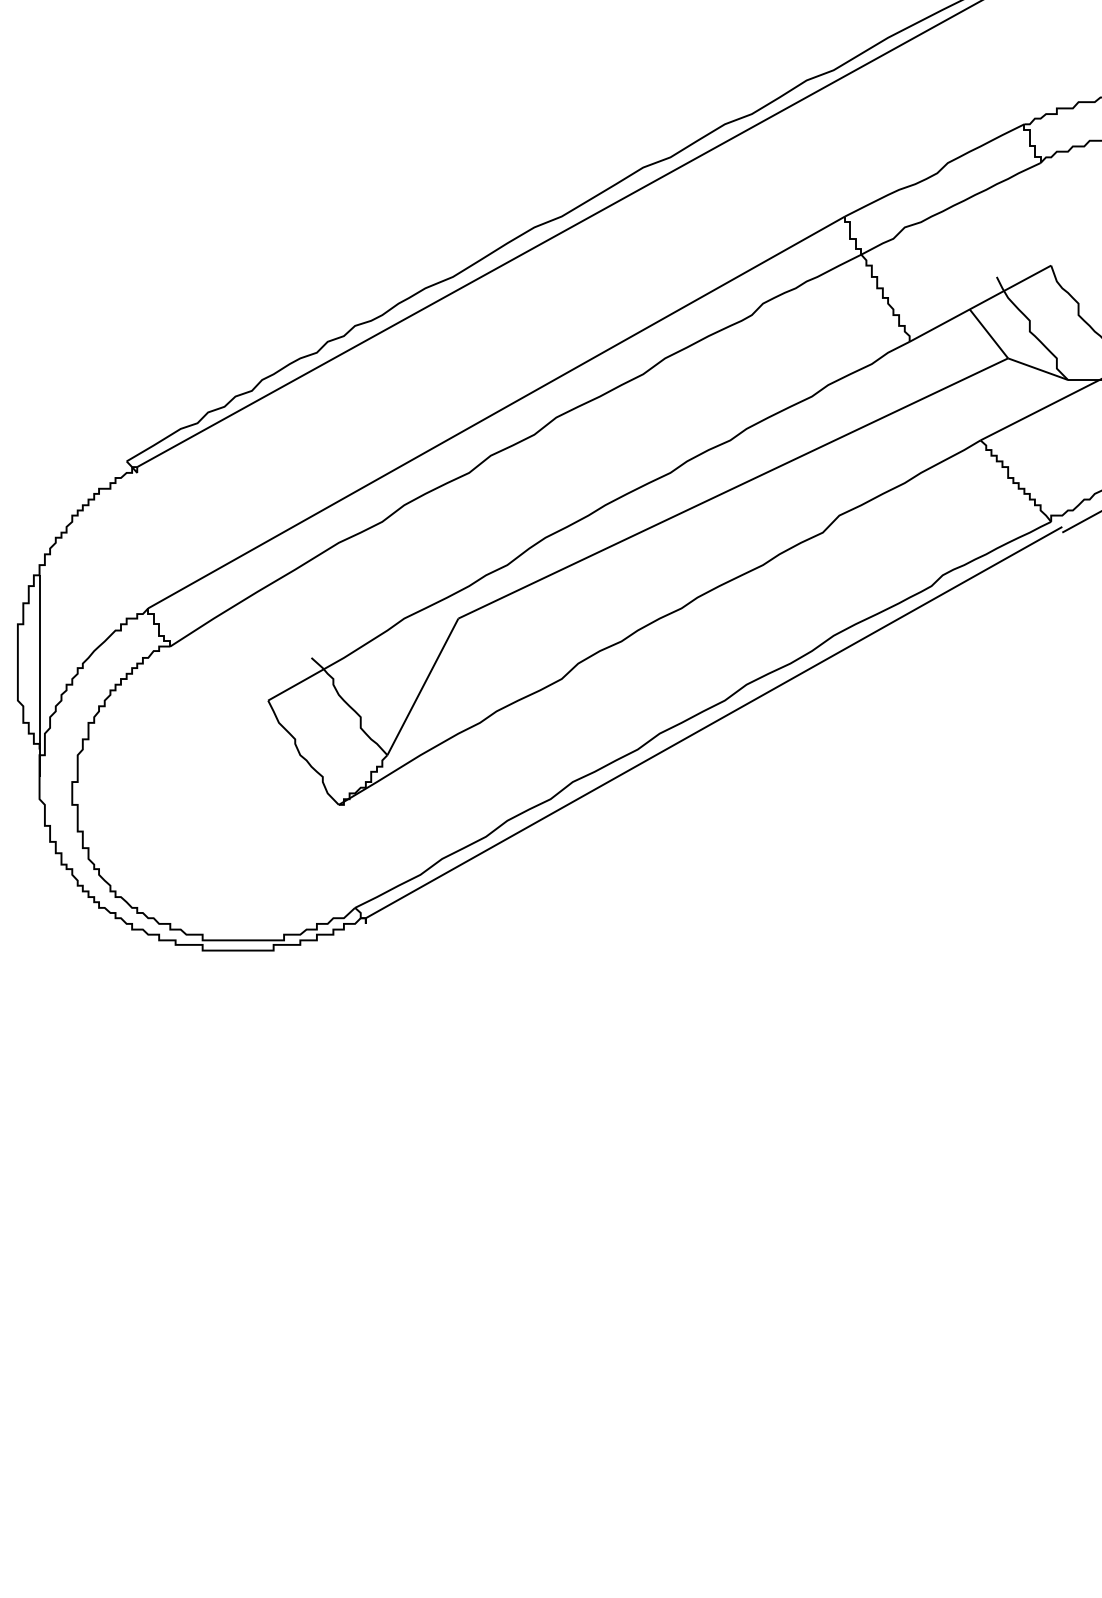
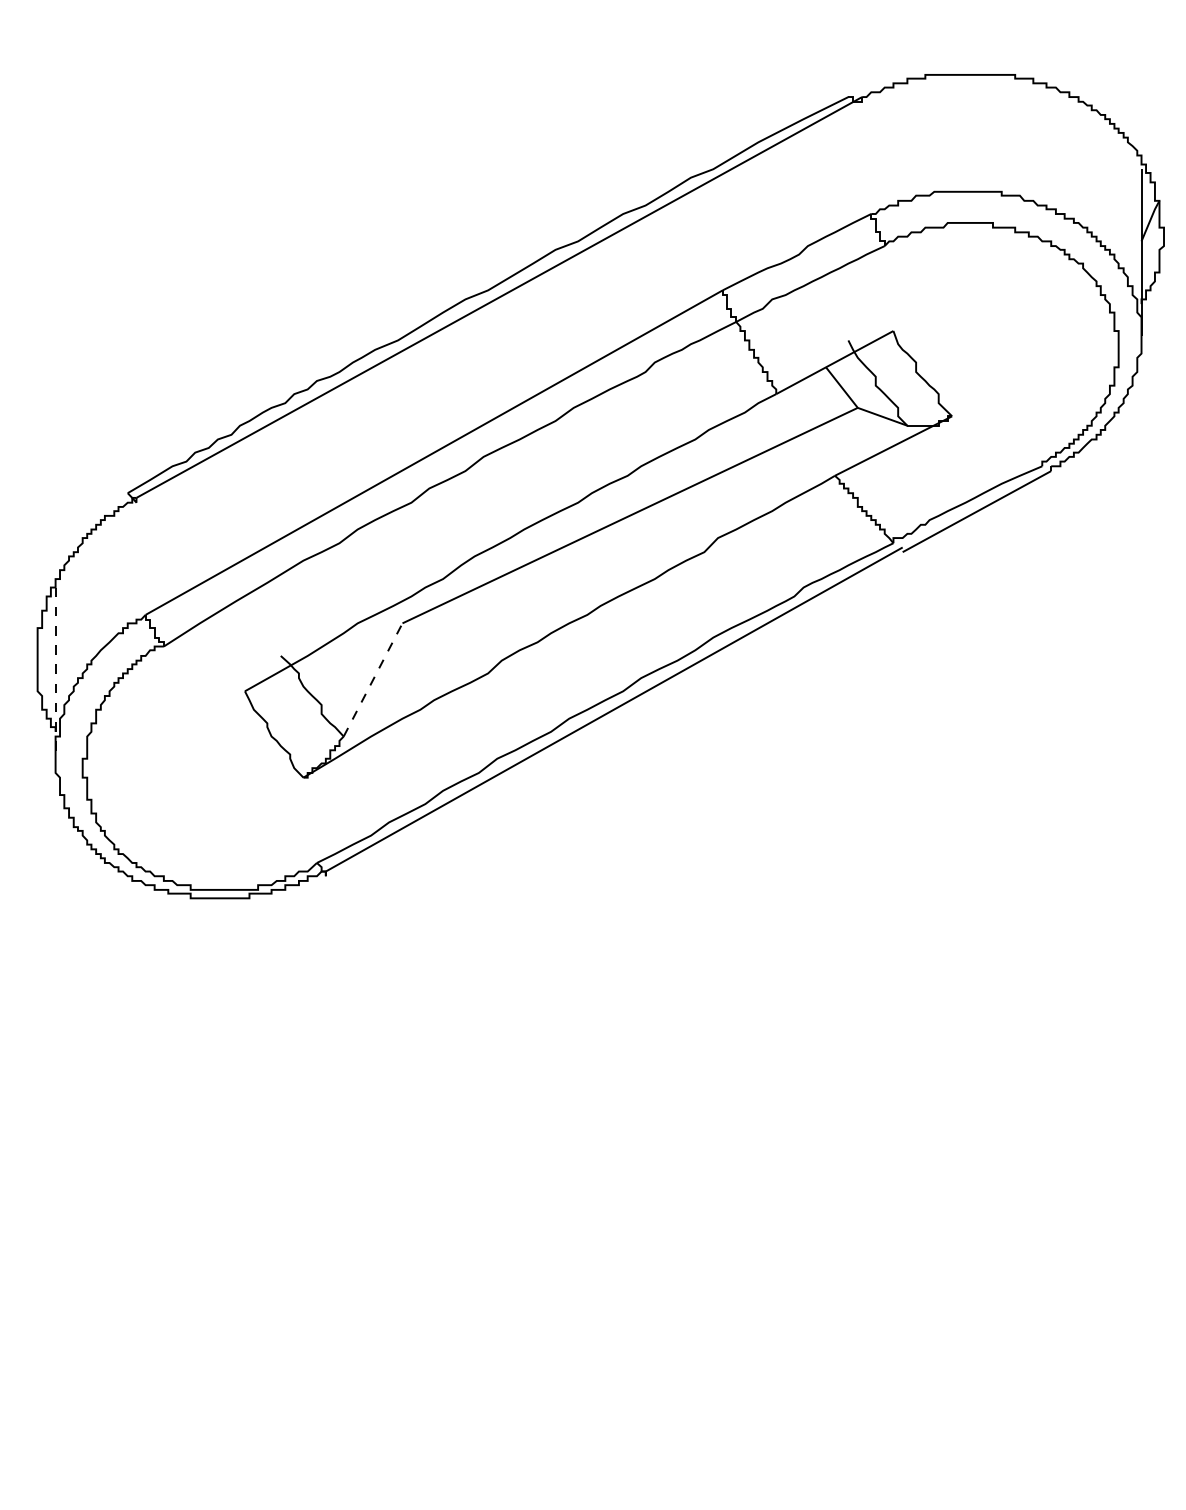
line: (39, 676) -> (55, 671), solid -> dashed
line: (423, 686) -> (373, 679), solid -> dashed

